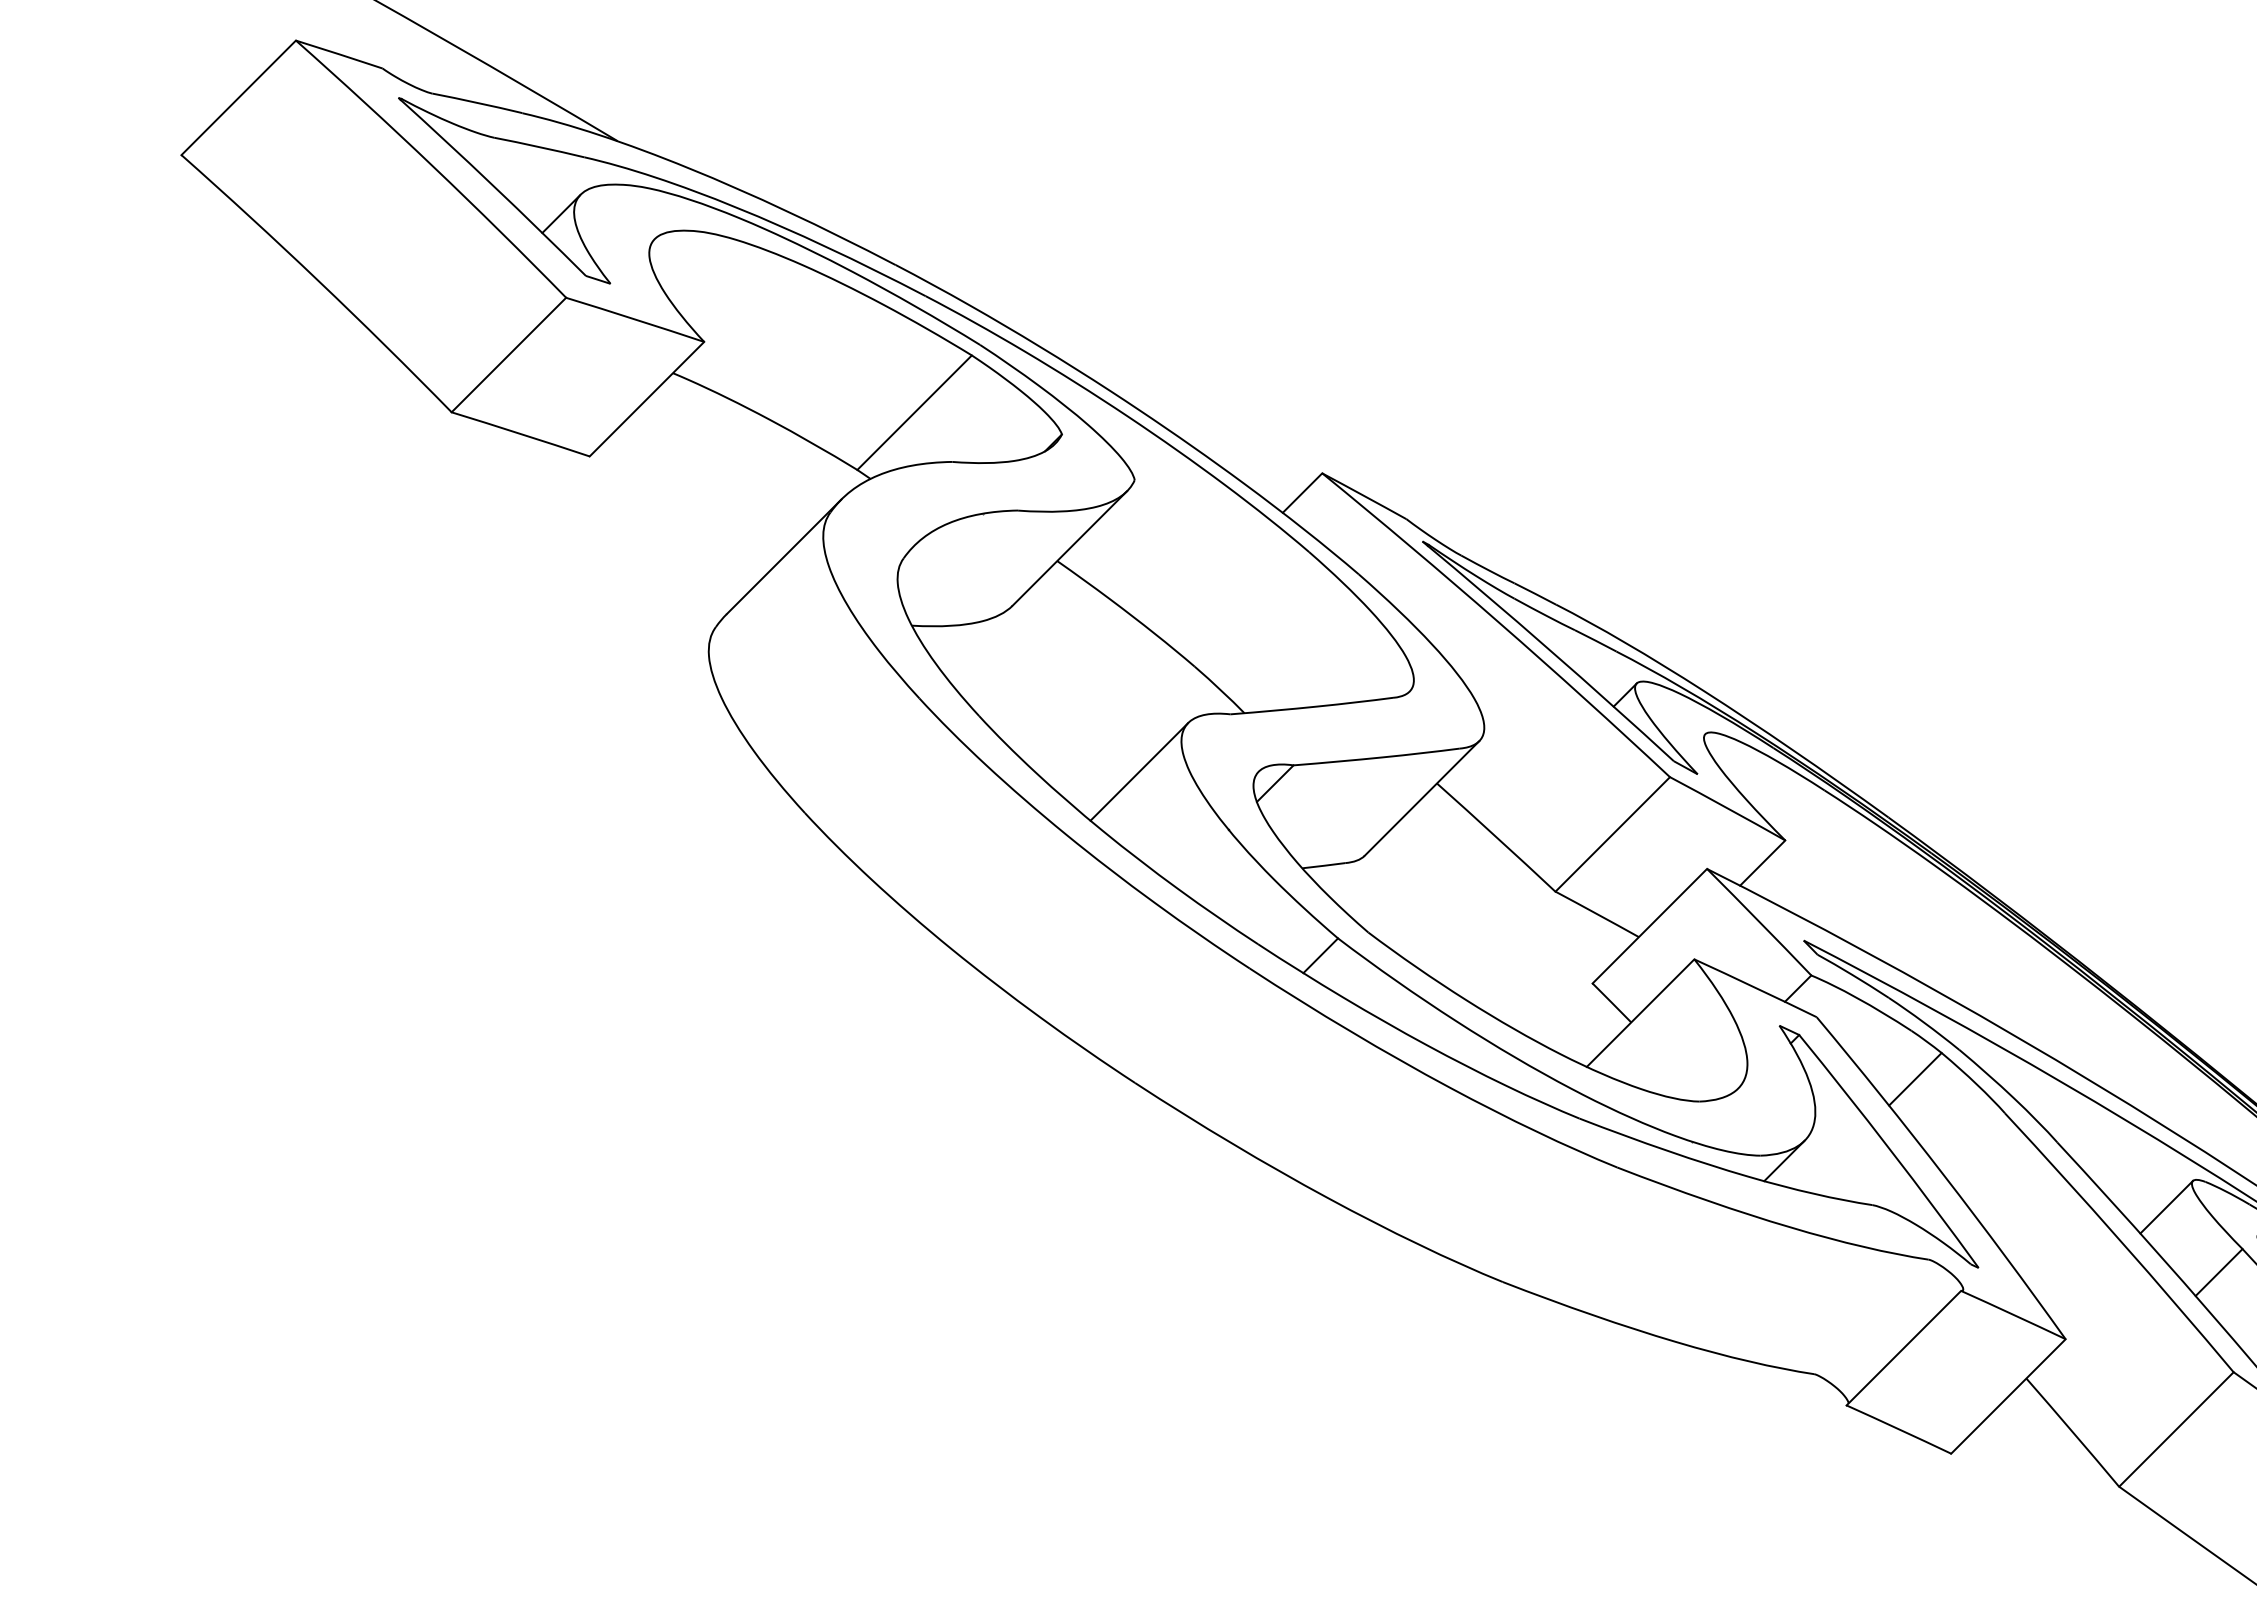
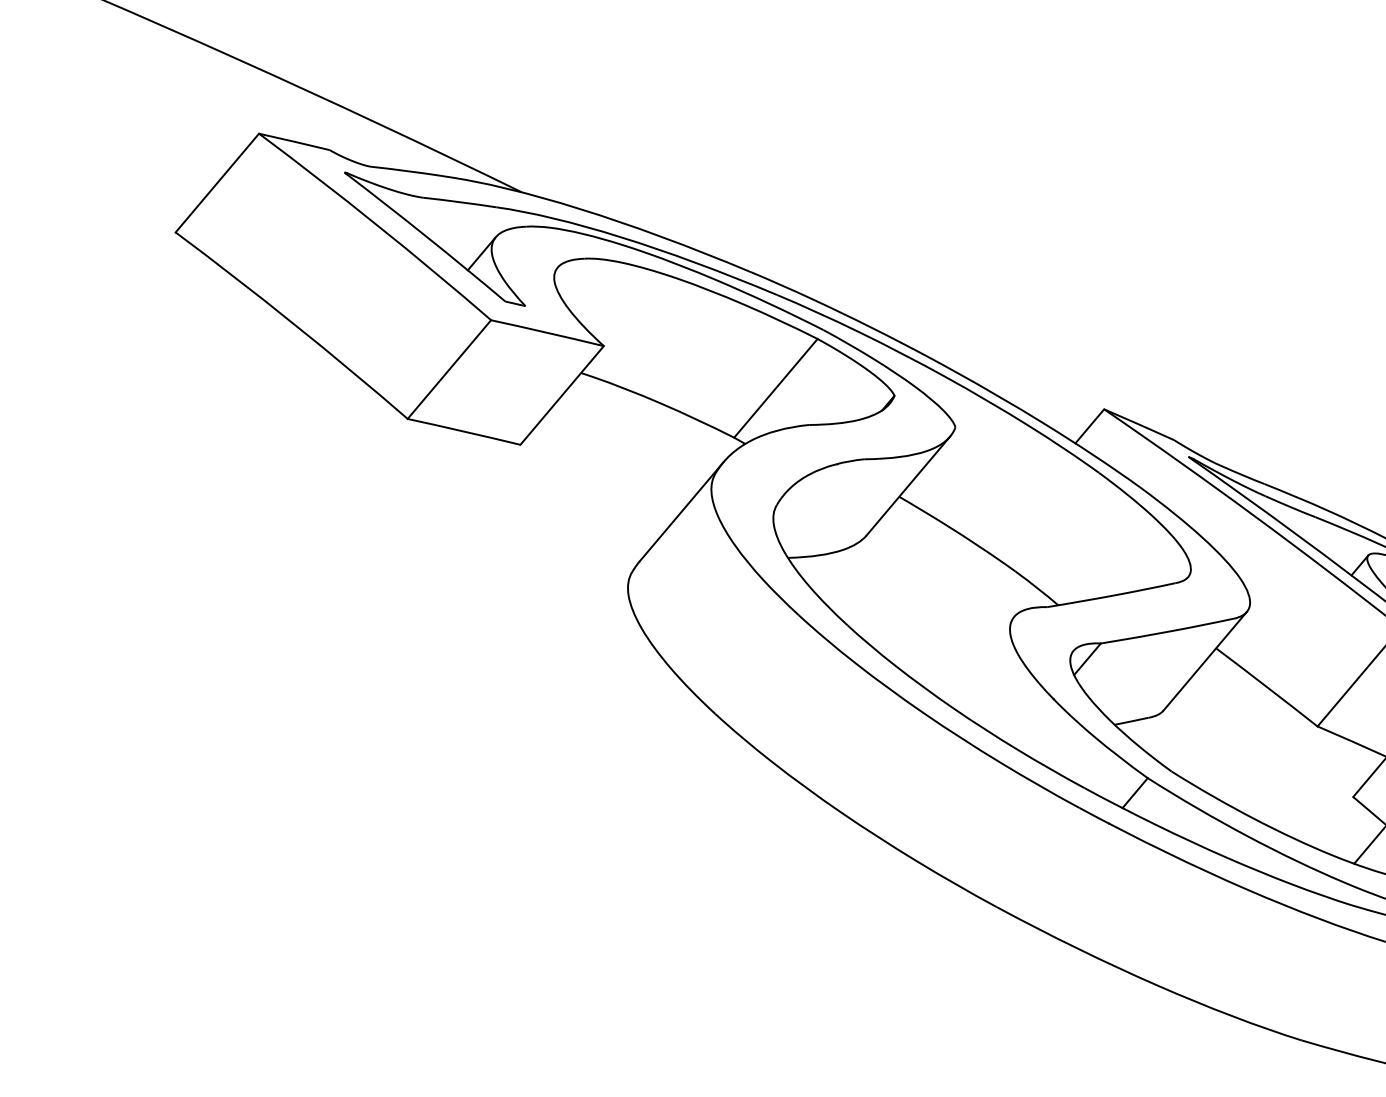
line: (1138, 771) -> (977, 658), removed

